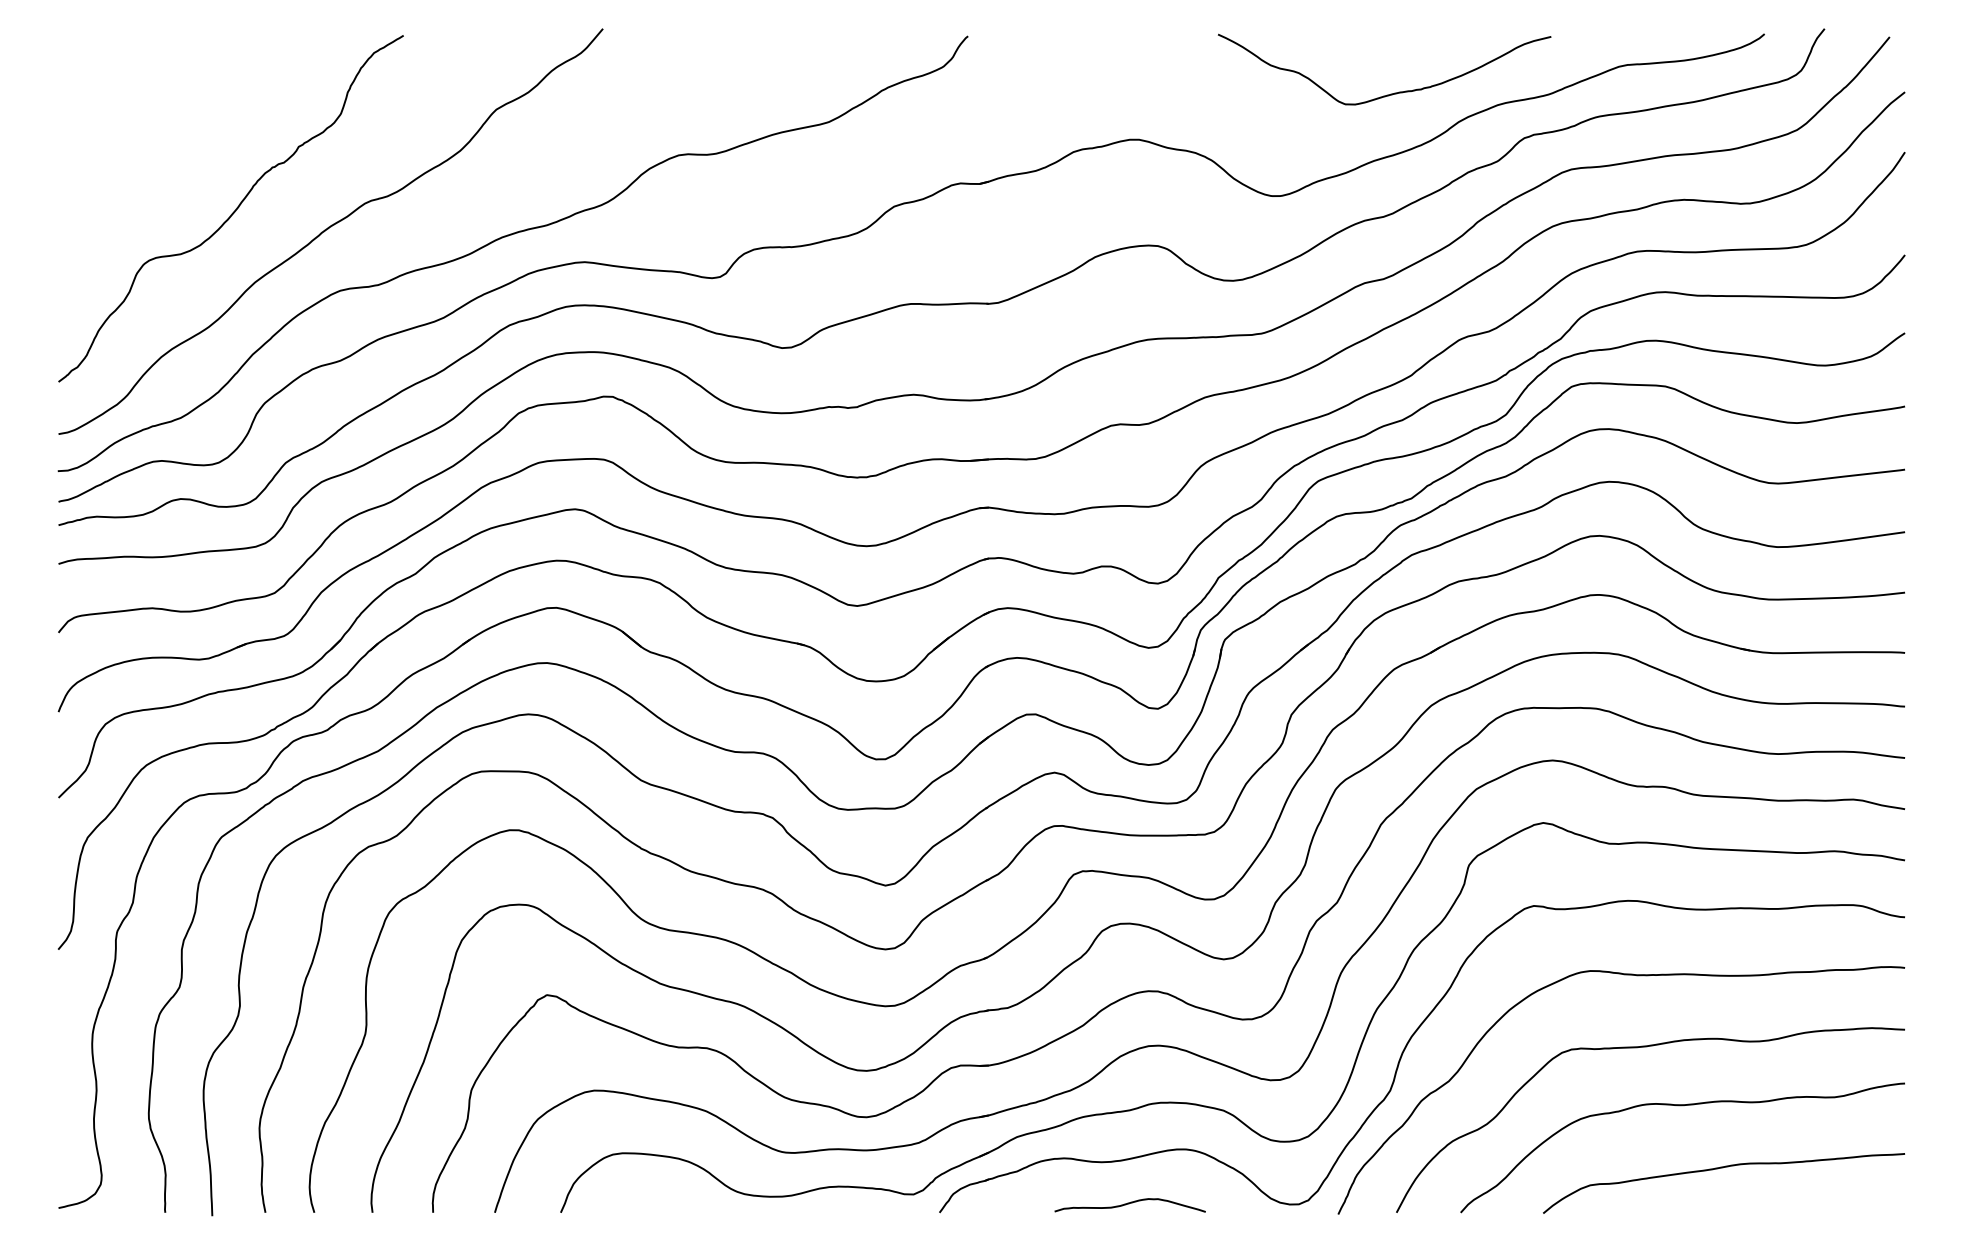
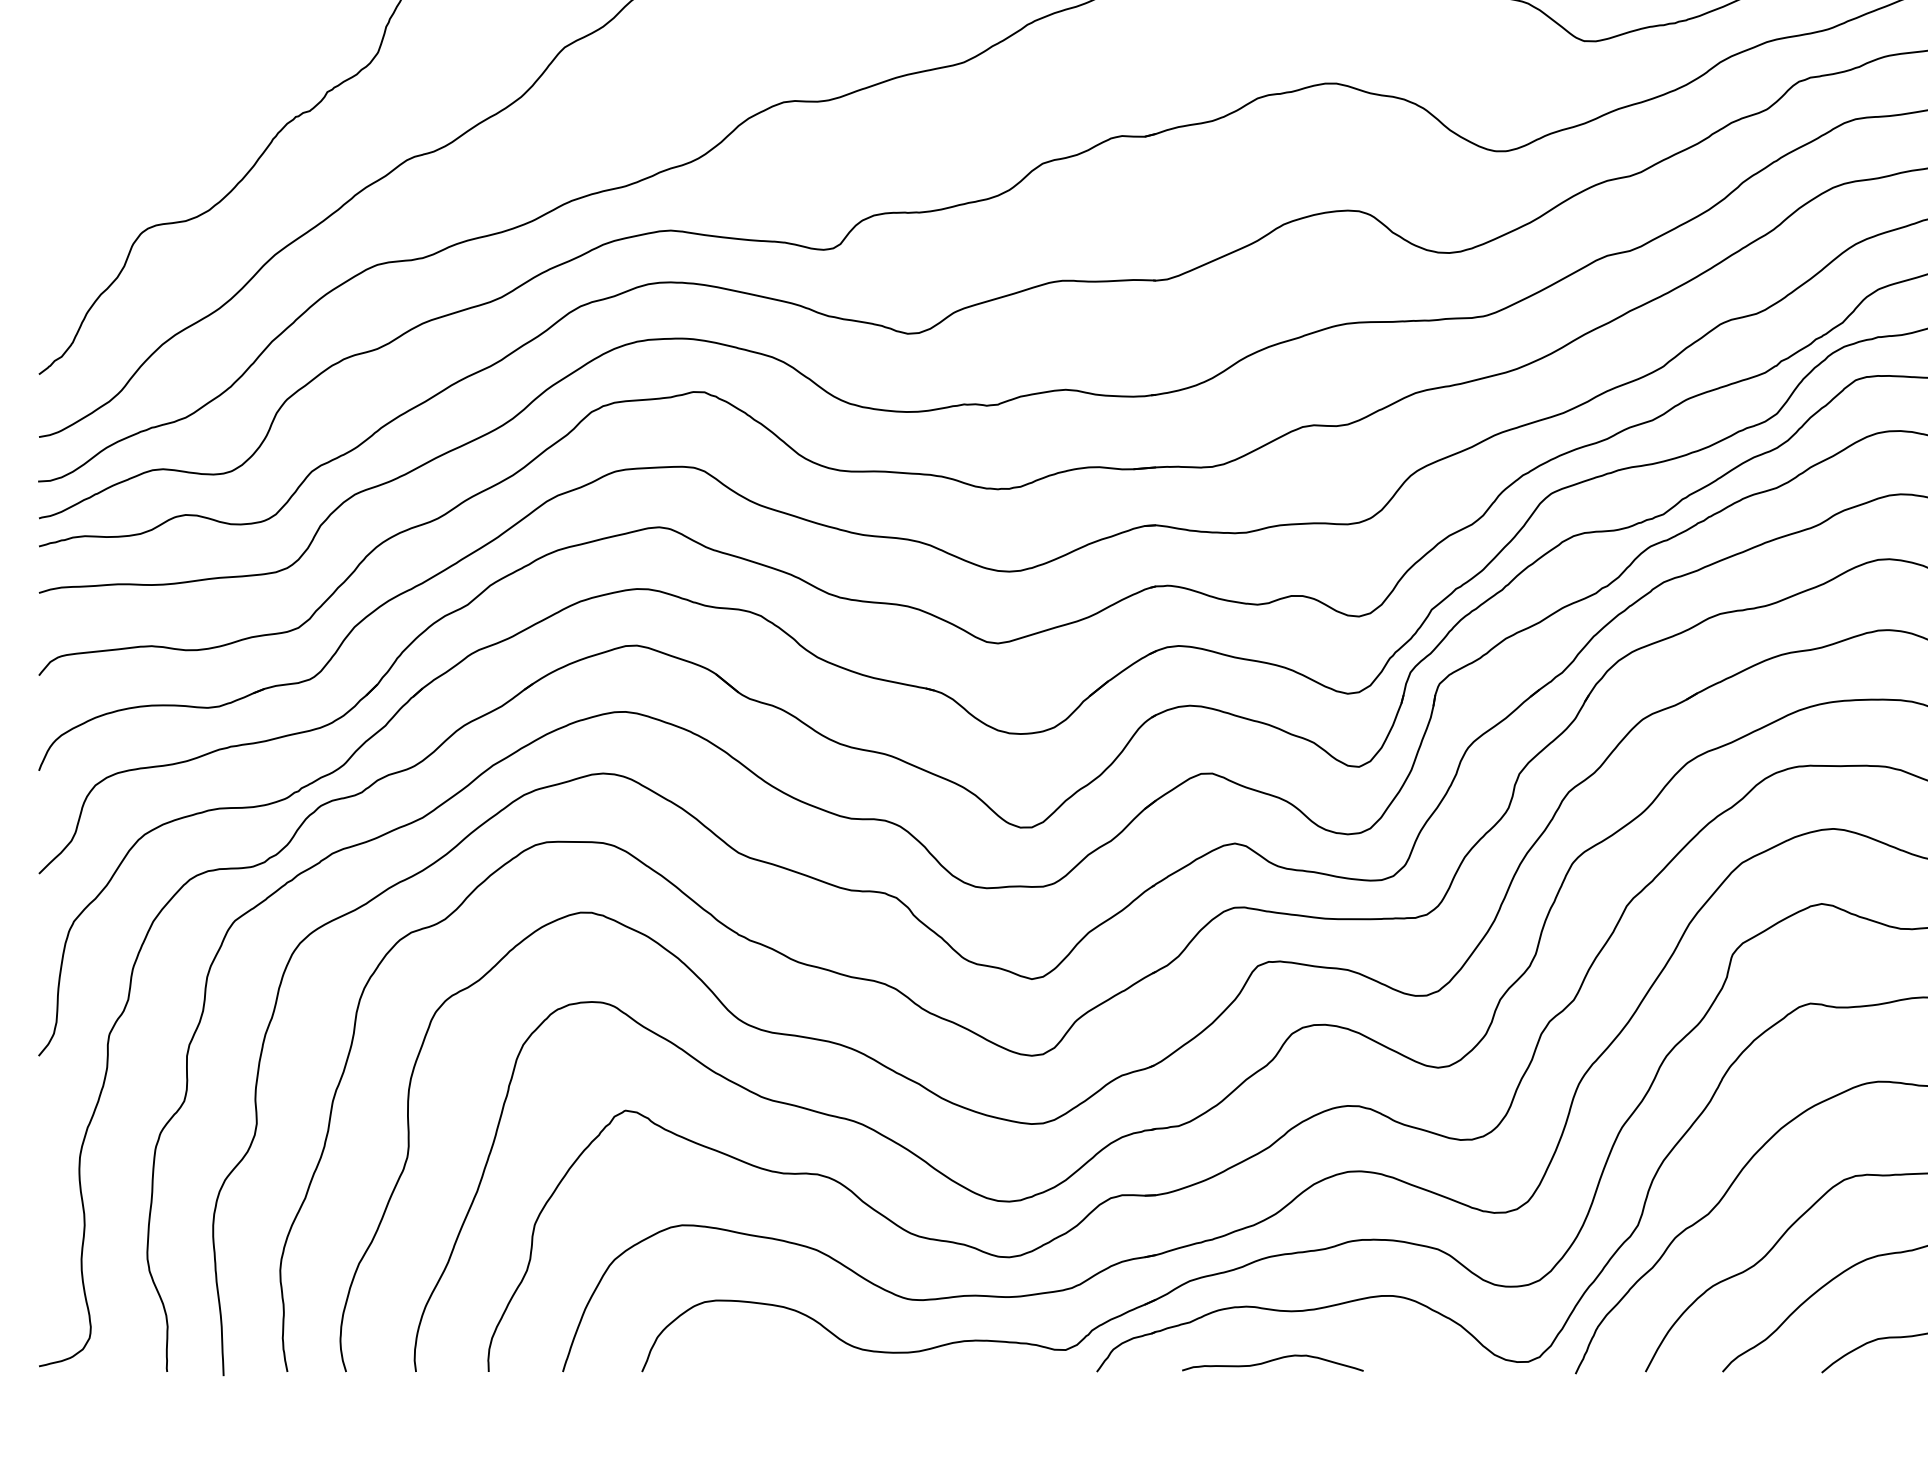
curve: (1129, 1204) -> (1272, 1362), moved

